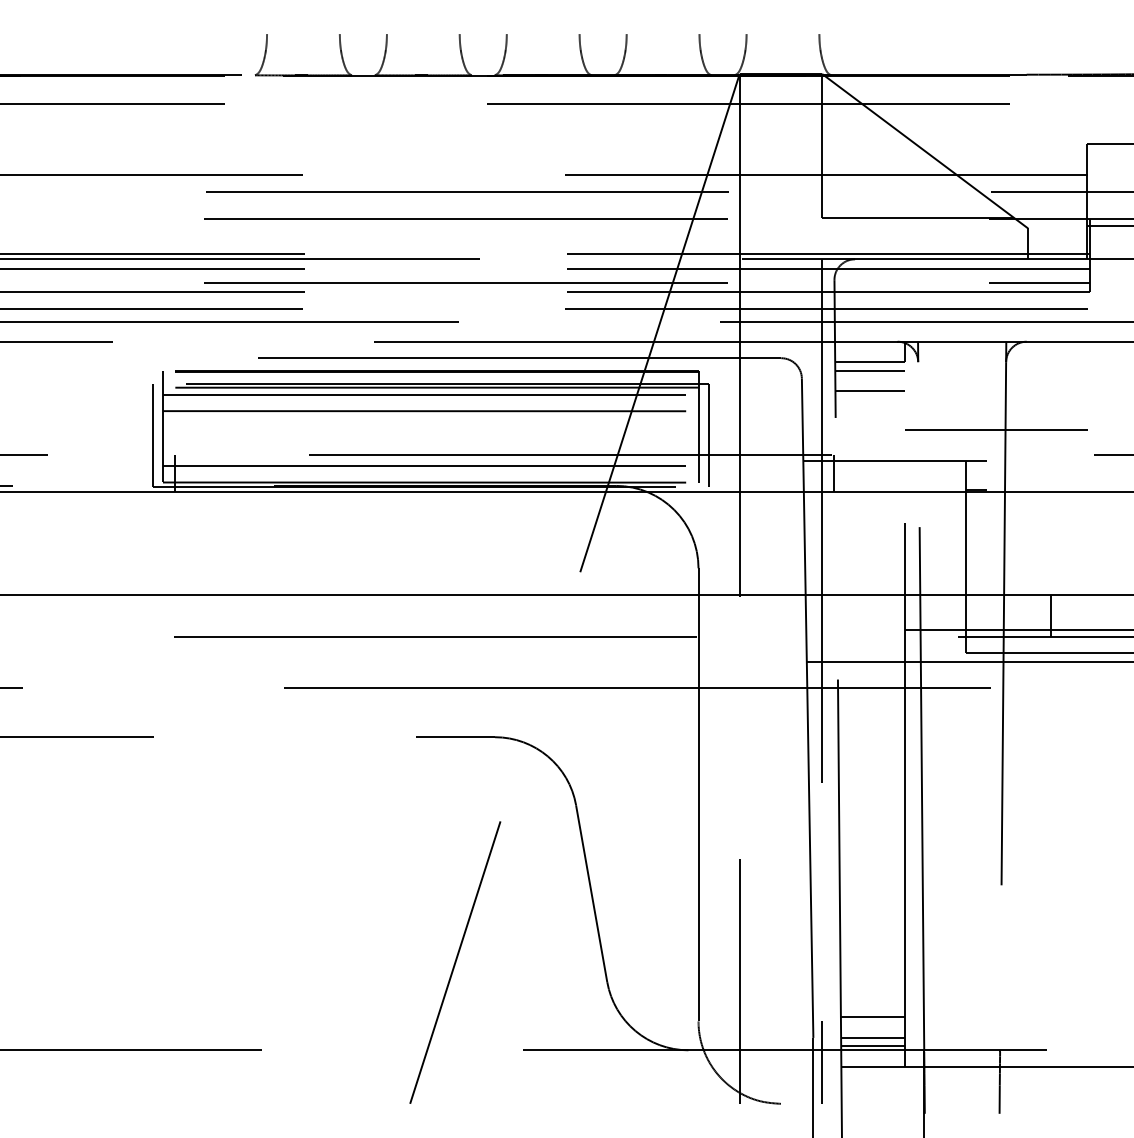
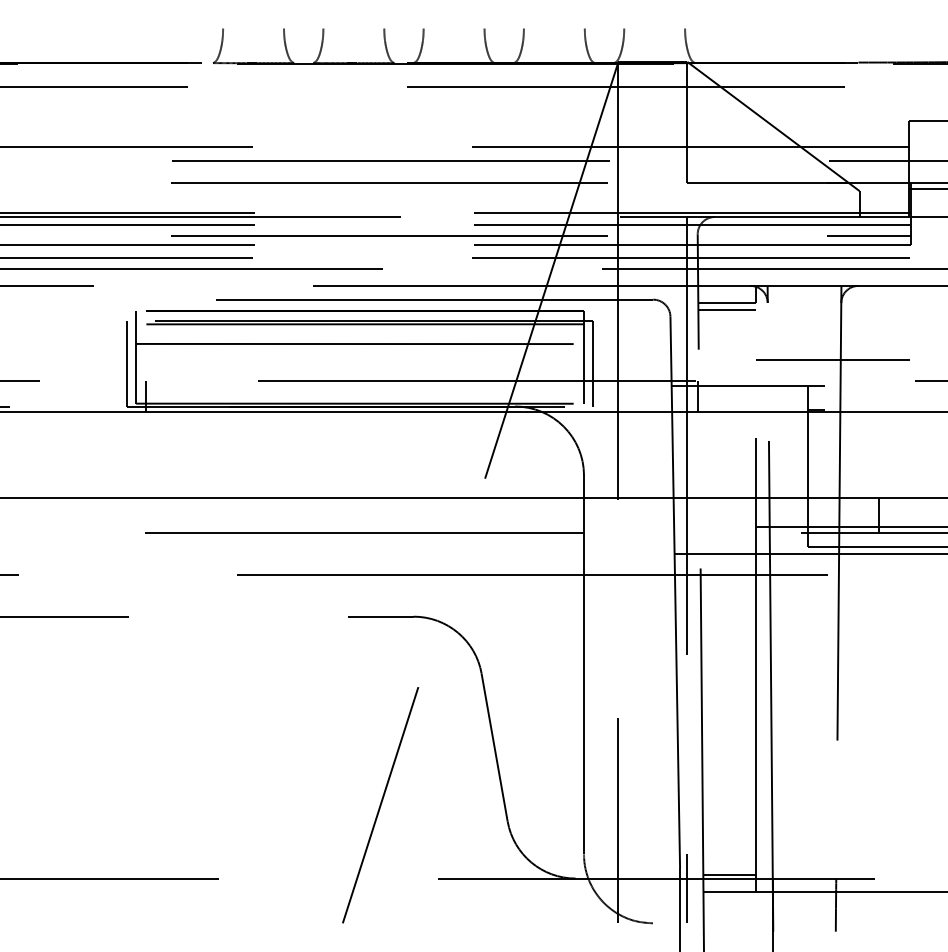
line: (869, 391) -> (727, 327), removed
line: (430, 395) -> (359, 330), removed
line: (430, 466) -> (359, 390), removed
line: (872, 1017) -> (729, 851), removed
line: (872, 1037) -> (729, 867), removed

